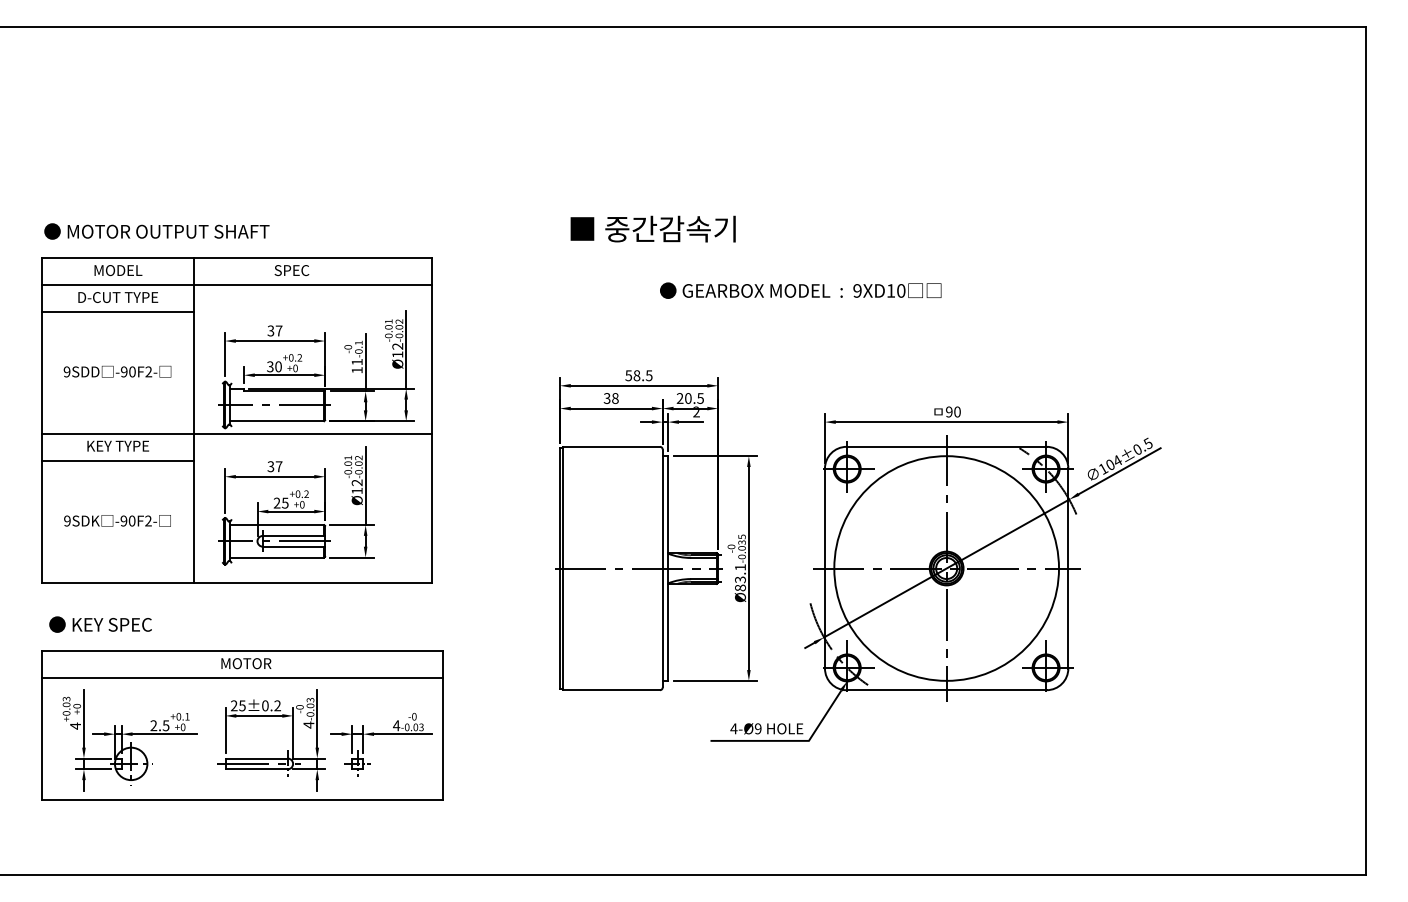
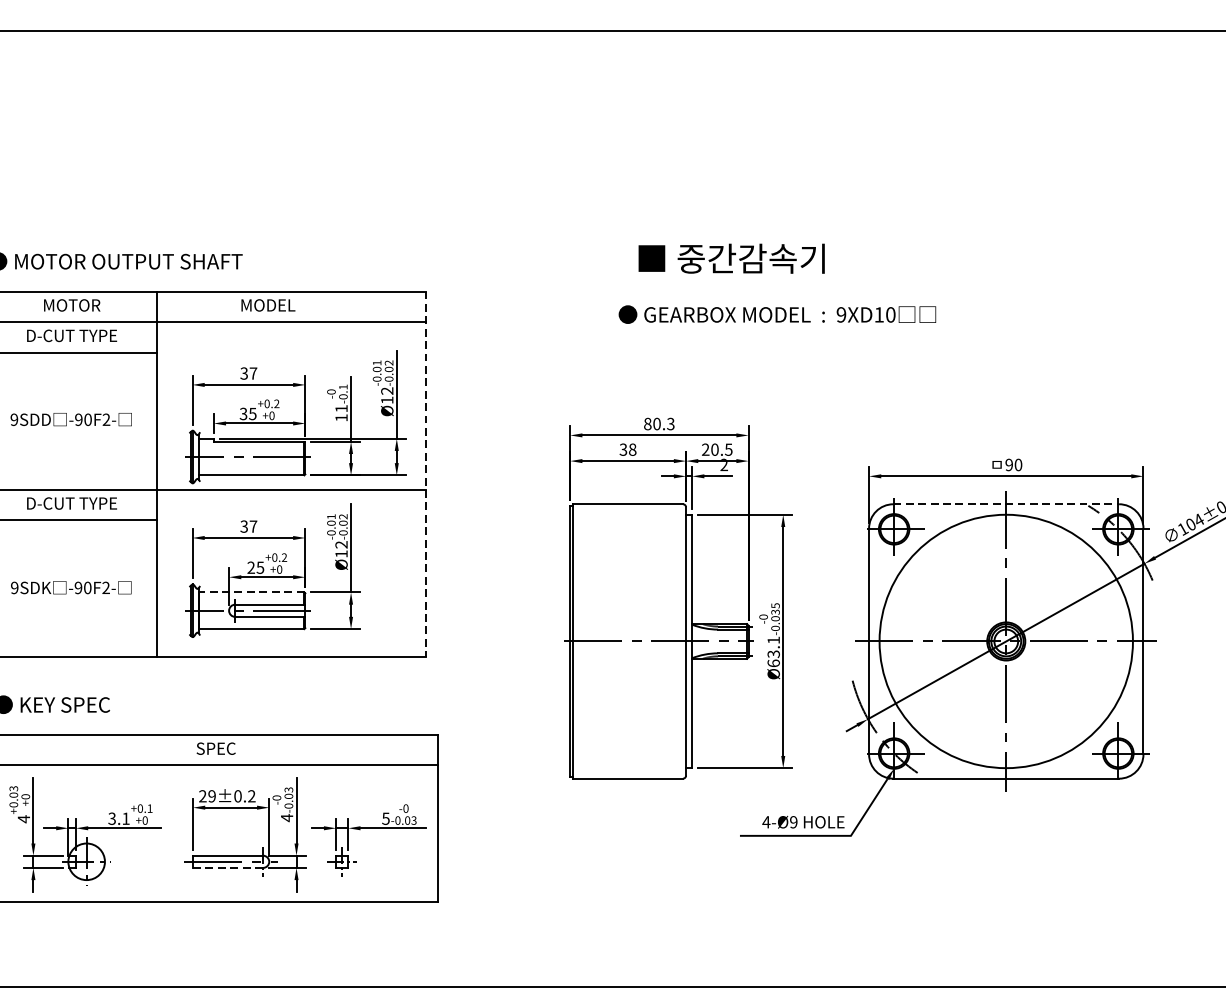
text: (652, 228) -> (730, 258), moved
text: (118, 270) -> (72, 305), MODEL -> MOTOR
text: (292, 270) -> (268, 305), SPEC -> MODEL
text: (800, 290) -> (777, 314), moved
text: (278, 366) -> (252, 413), 30 -> 35
text: (638, 375) -> (658, 423), 58.5 -> 80.3
line: (432, 420) -> (426, 474), solid -> dashed
text: (118, 445) -> (72, 502), KEY TYPE -> D-CUT TYPE
line: (947, 446) -> (1007, 503), solid -> dashed
line: (277, 525) -> (251, 592), solid -> dashed
text: (740, 587) -> (773, 662), Ø83.1 -> Ø63.1
text: (246, 663) -> (216, 748), MOTOR -> SPEC
text: (242, 705) -> (212, 795), 25 -> 29
text: (159, 725) -> (118, 818), 2.5 -> 3.1
text: (396, 725) -> (385, 818), 4 -> 5
line: (257, 769) -> (229, 868), solid -> dashed

